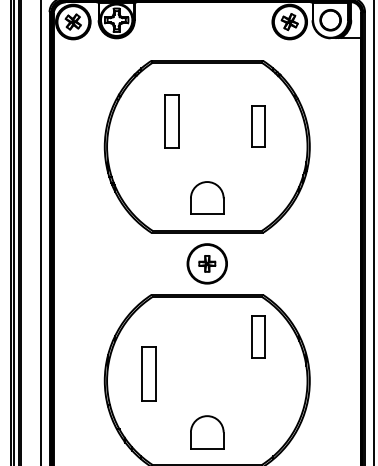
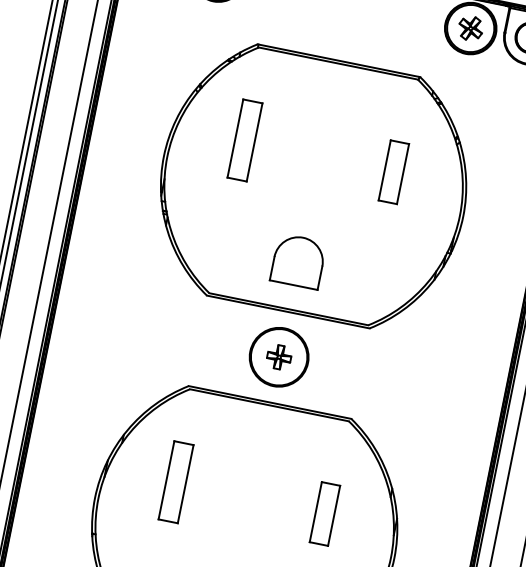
part: (171, 121) -> (244, 140), moved
part: (258, 336) -> (325, 513), moved
part: (148, 373) -> (175, 481), moved

